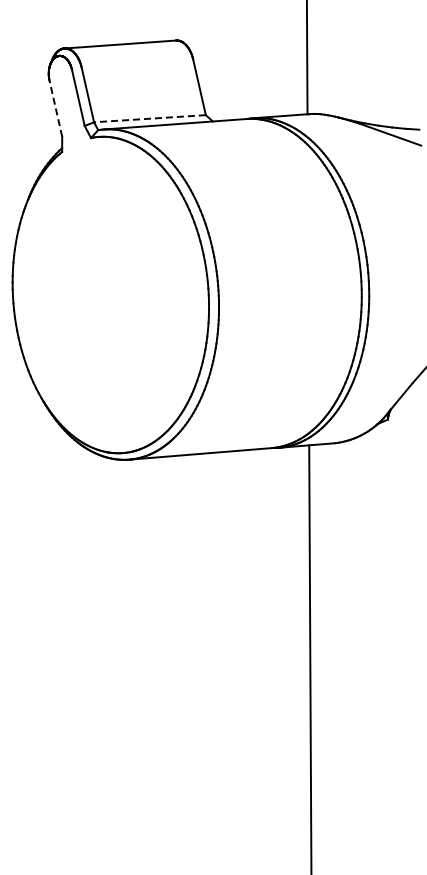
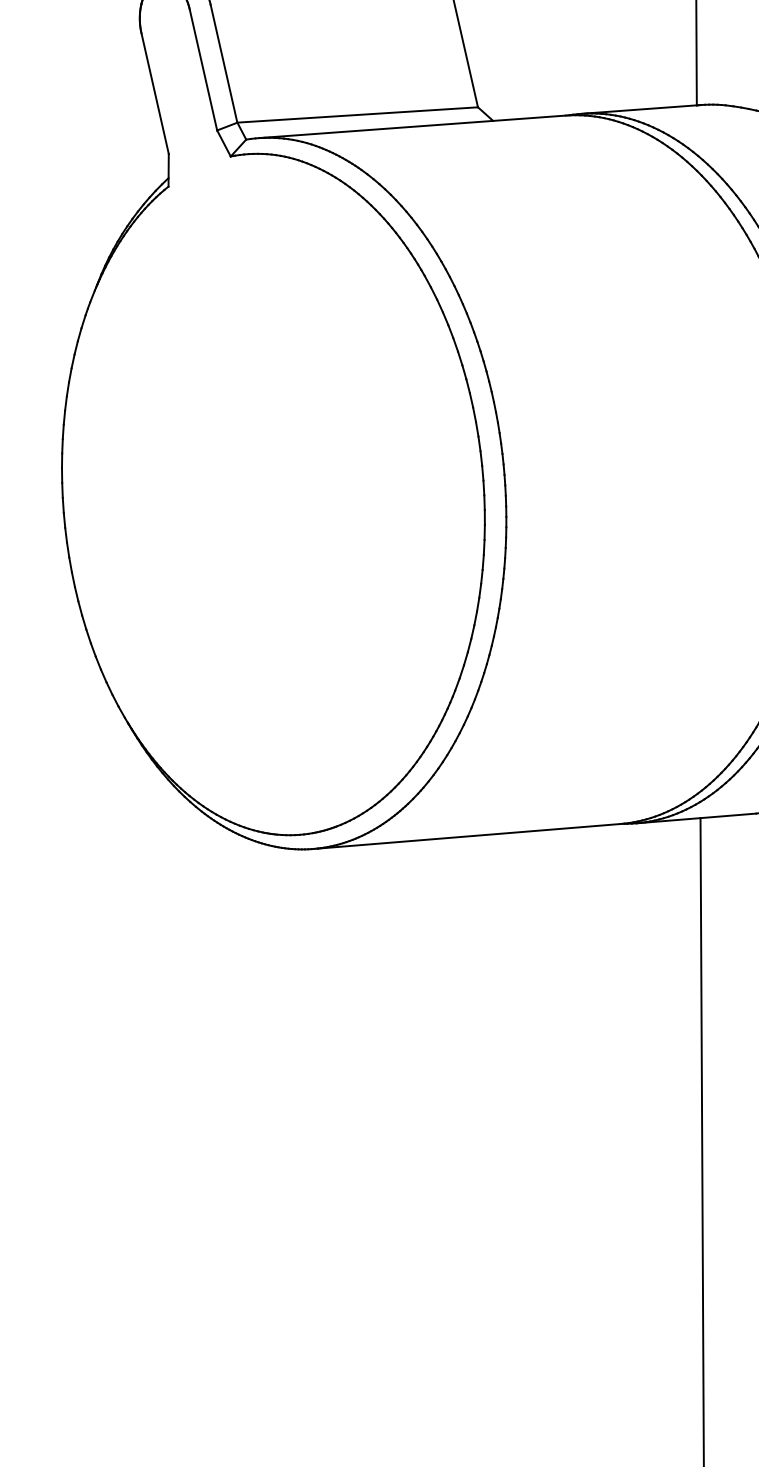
line: (55, 108) -> (154, 92), dashed -> solid
line: (149, 118) -> (356, 114), dashed -> solid

